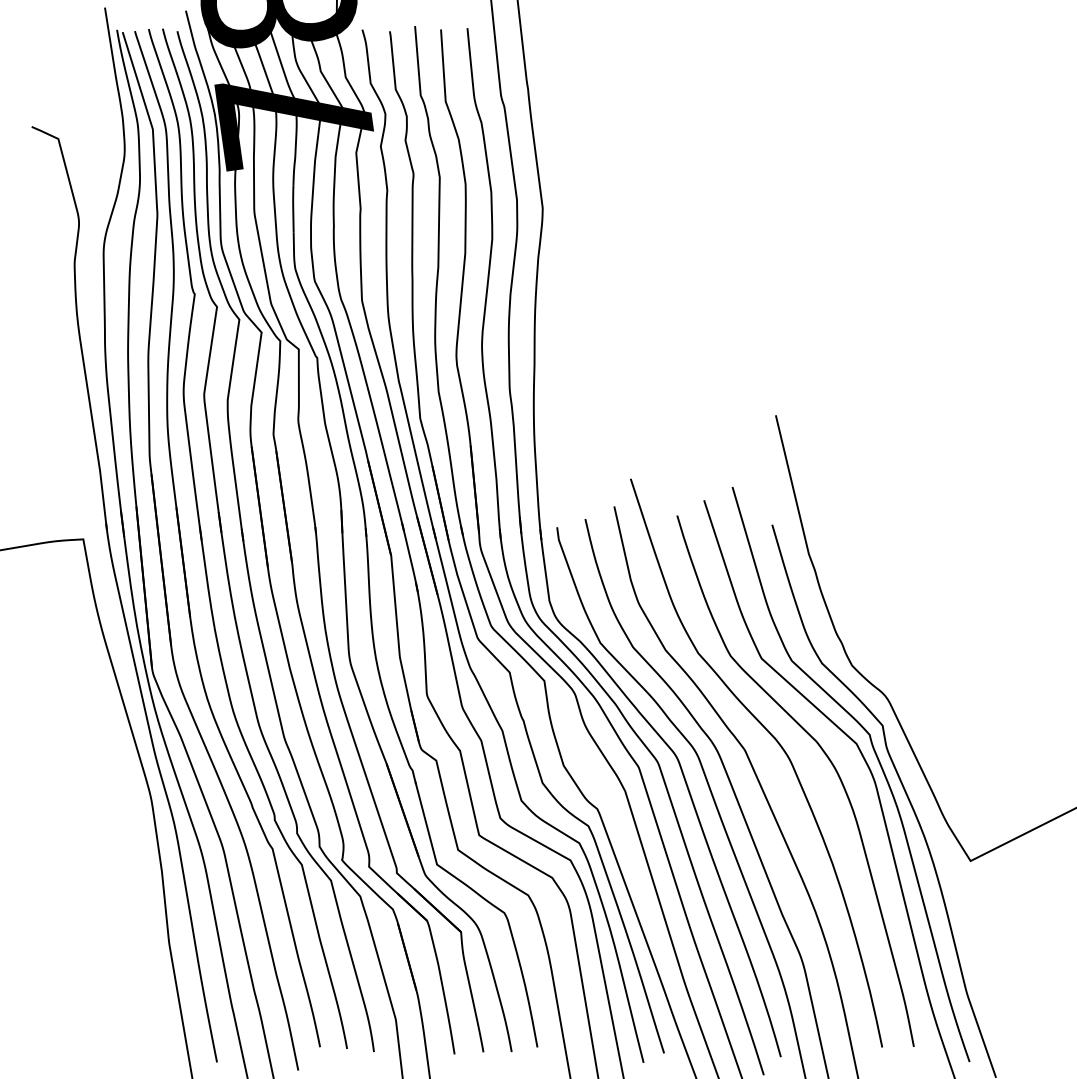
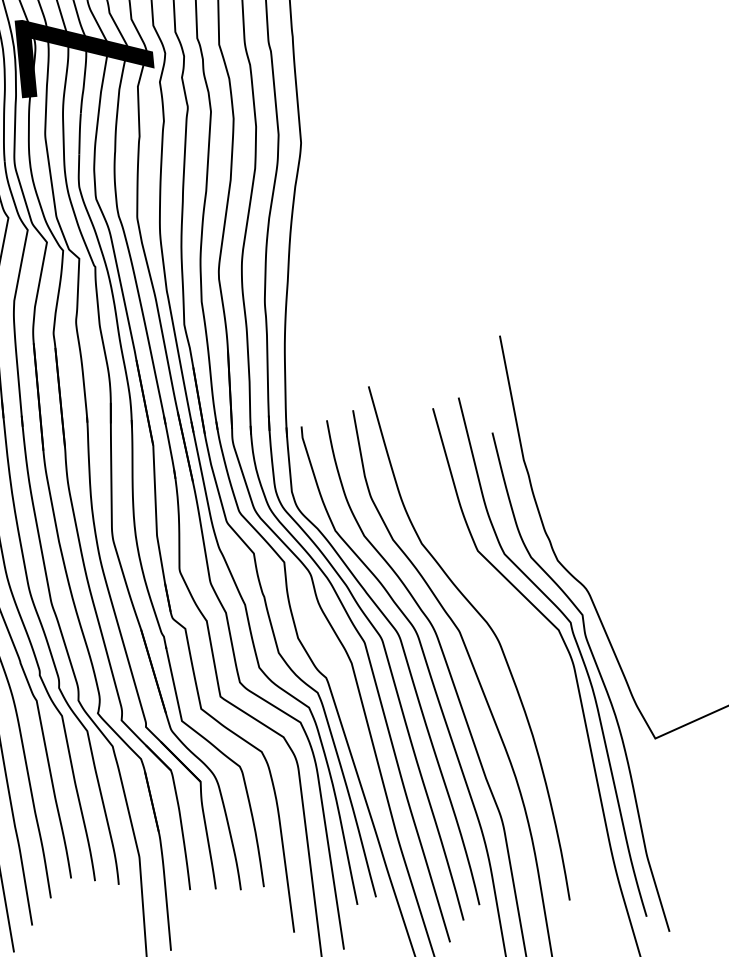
curve: (827, 758) -> (532, 642), removed

